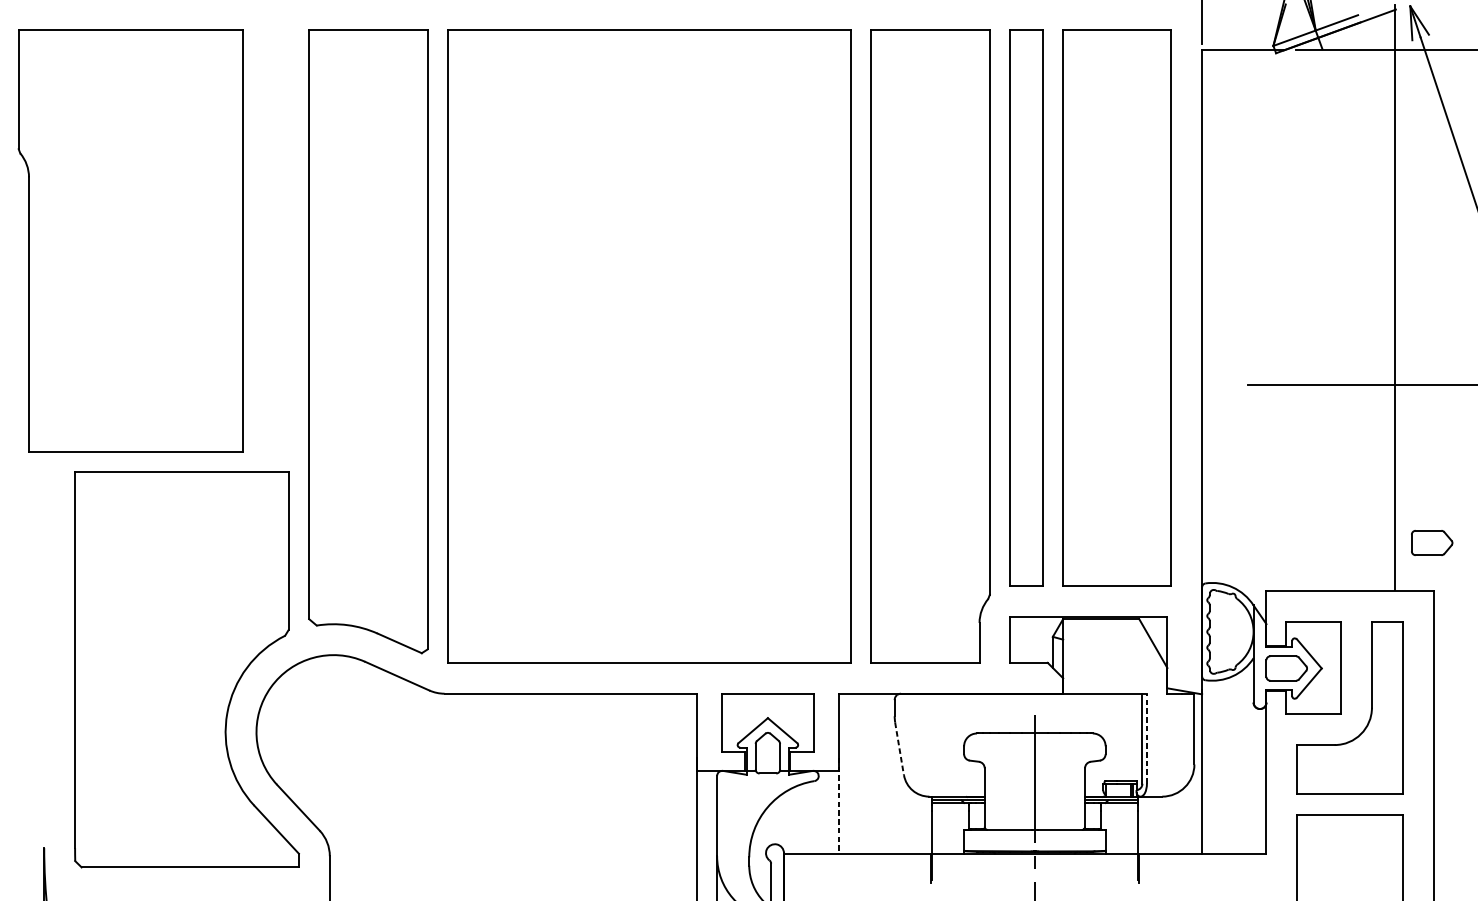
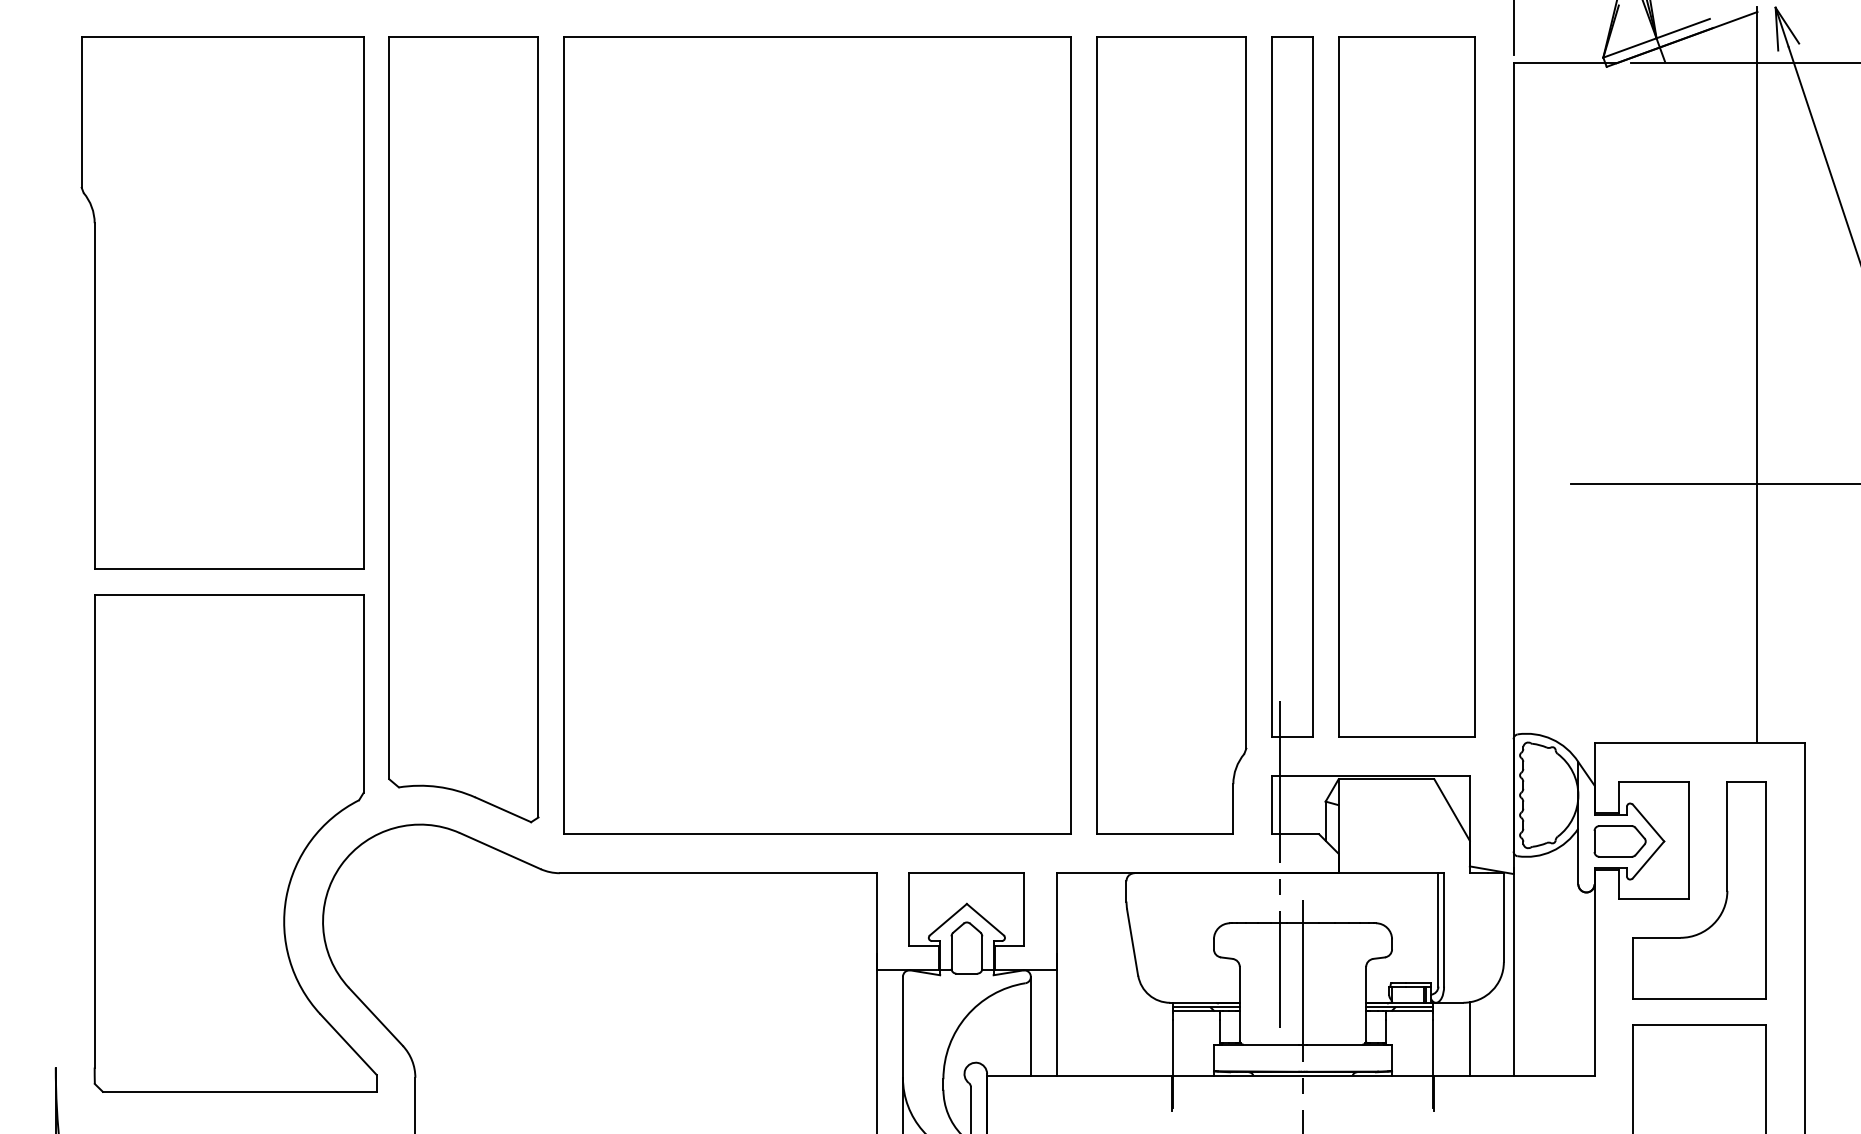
part: (130, 240) -> (222, 302), moved
part: (1431, 543) -> (1802, 683), removed
line: (1017, 686) -> (1280, 863), added
line: (1147, 738) -> (1444, 929), dashed -> solid
line: (899, 748) -> (1132, 942), dashed -> solid
line: (839, 805) -> (1056, 1014), dashed -> solid
line: (818, 814) -> (1030, 1025), added
line: (1167, 825) -> (1469, 1038), added

